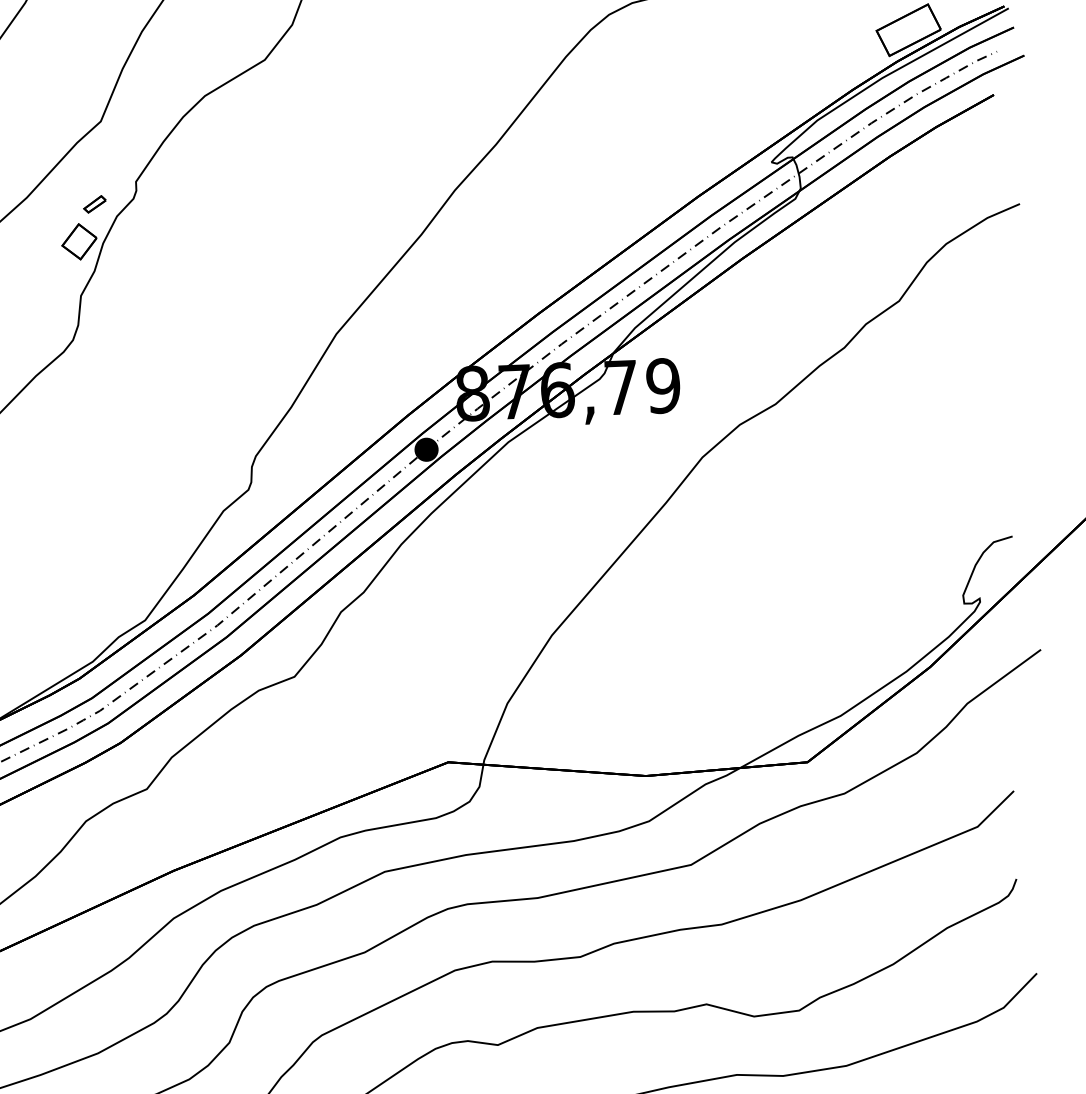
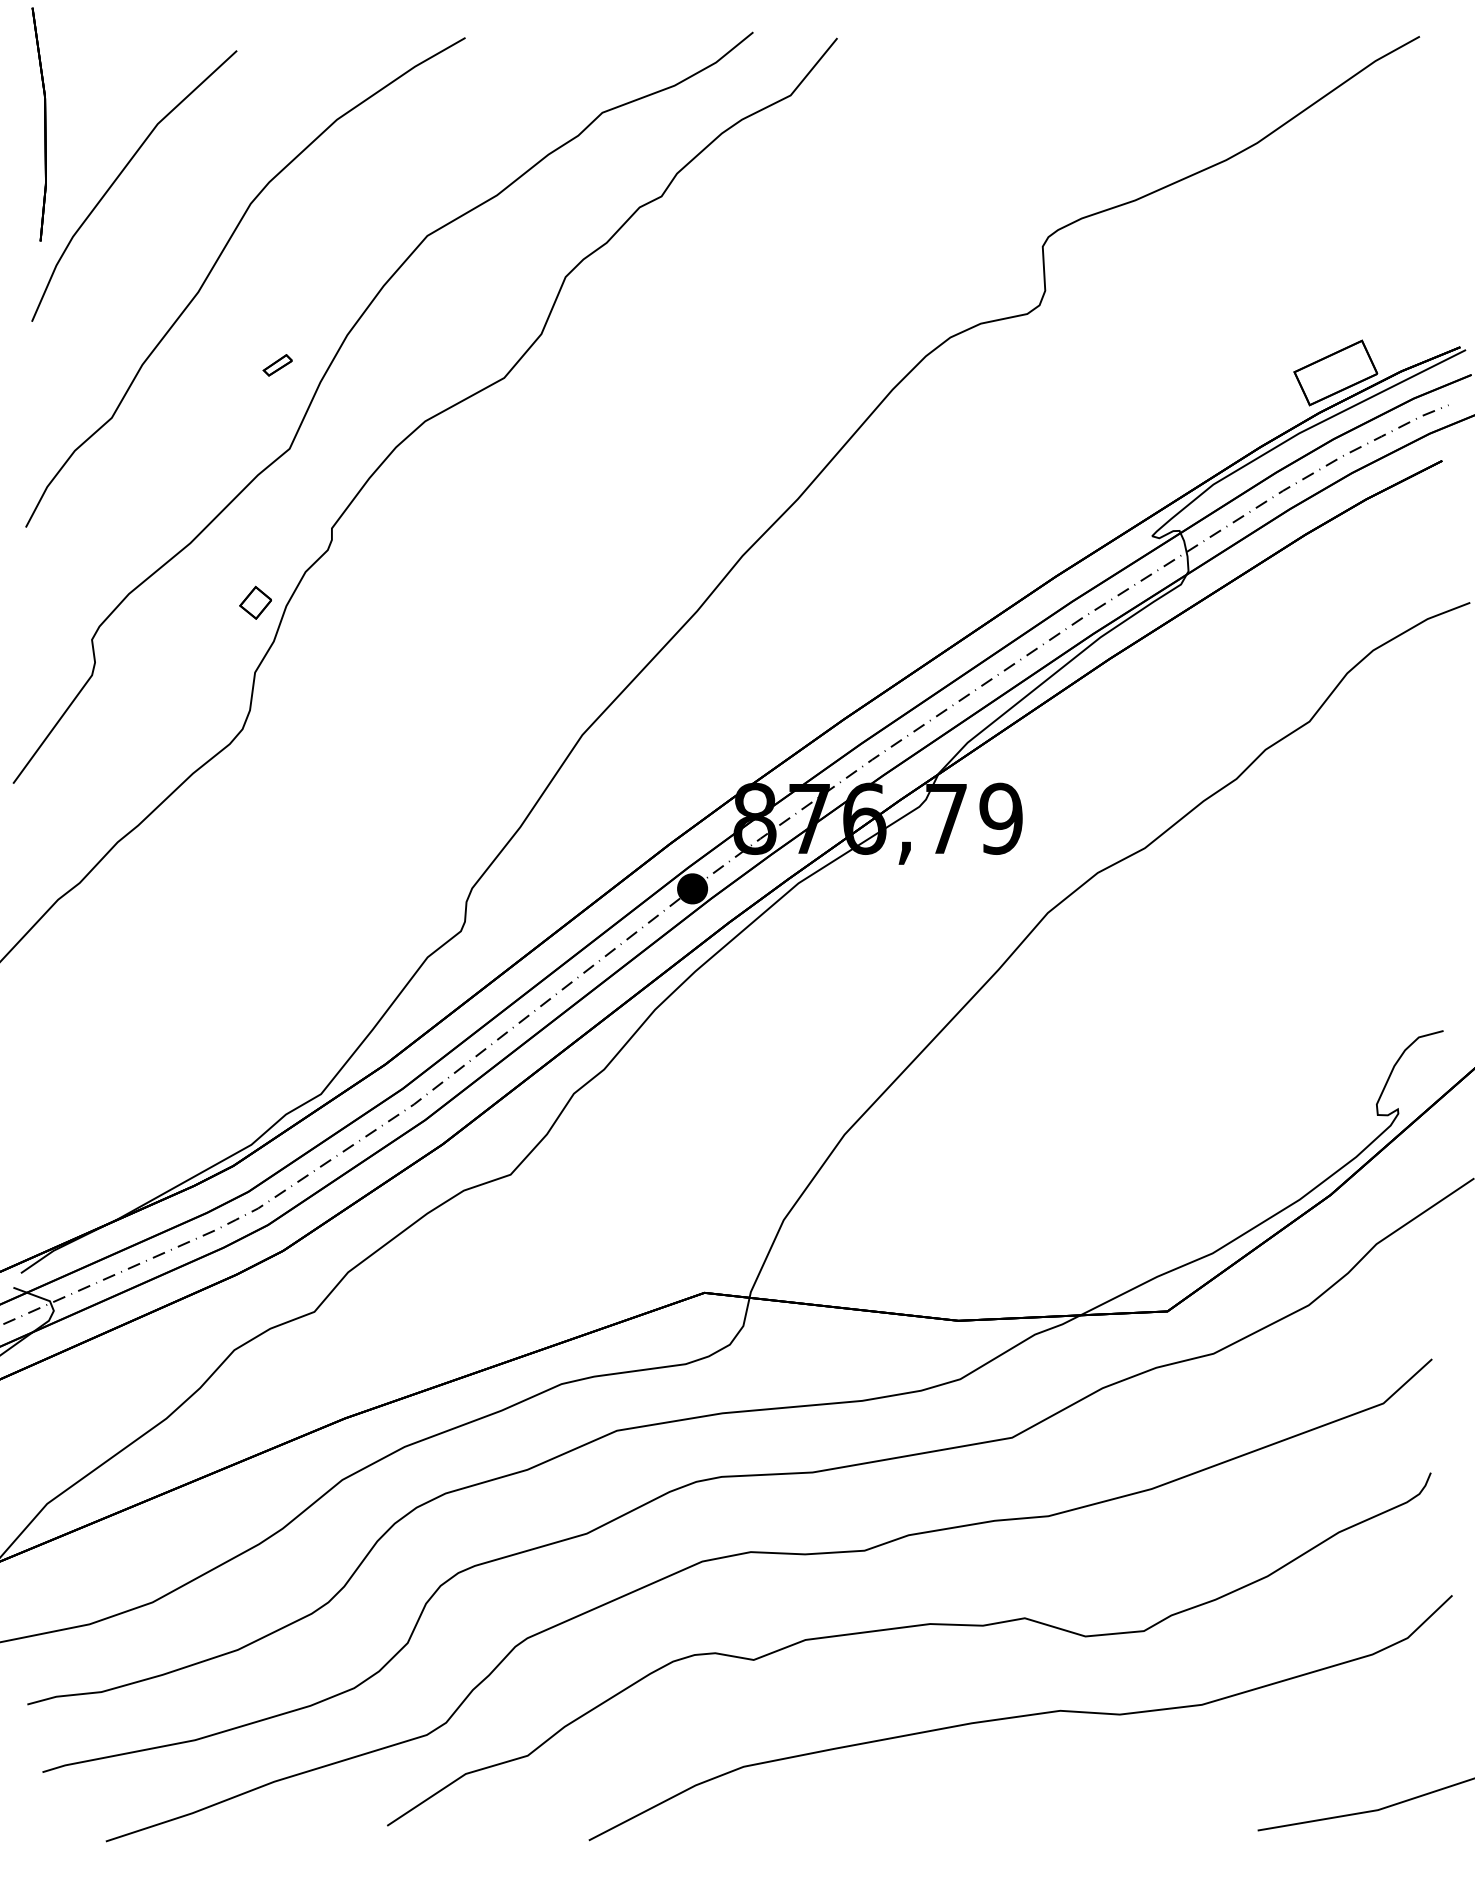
part: (94, 204) -> (277, 365), moved
part: (79, 241) -> (255, 602), size x0.7

